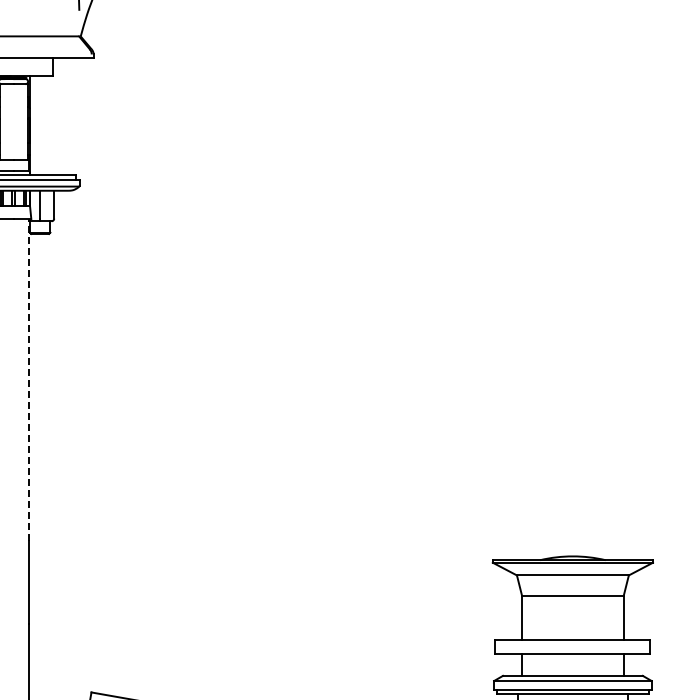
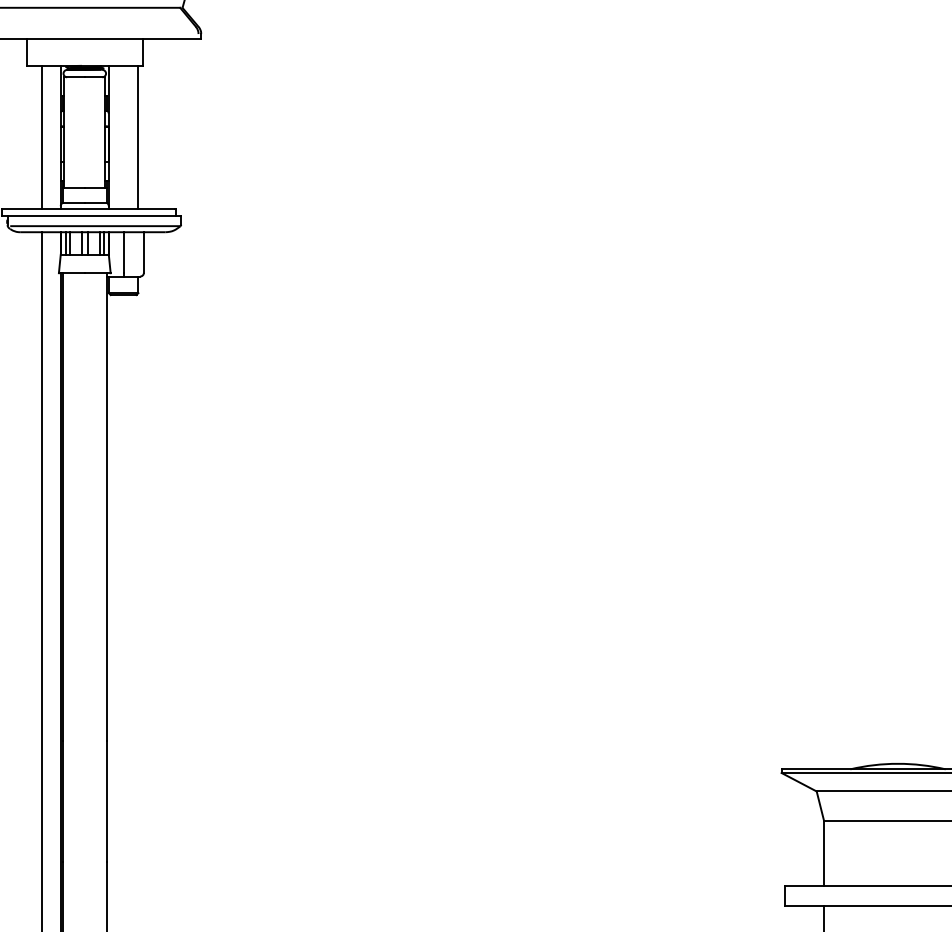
line: (50, 125) -> (138, 137), added
line: (28, 379) -> (106, 506), dashed -> solid

